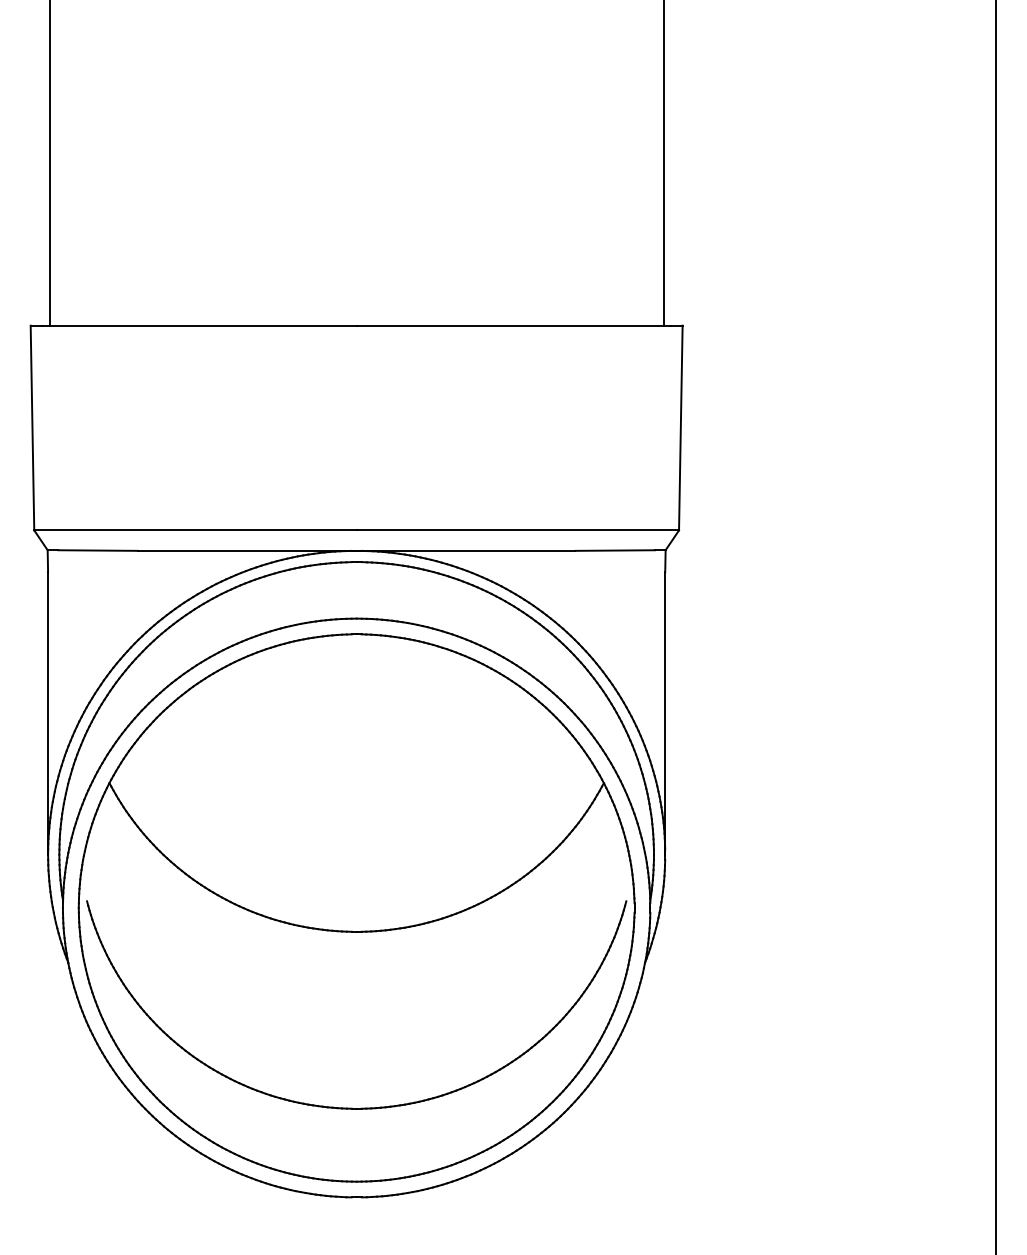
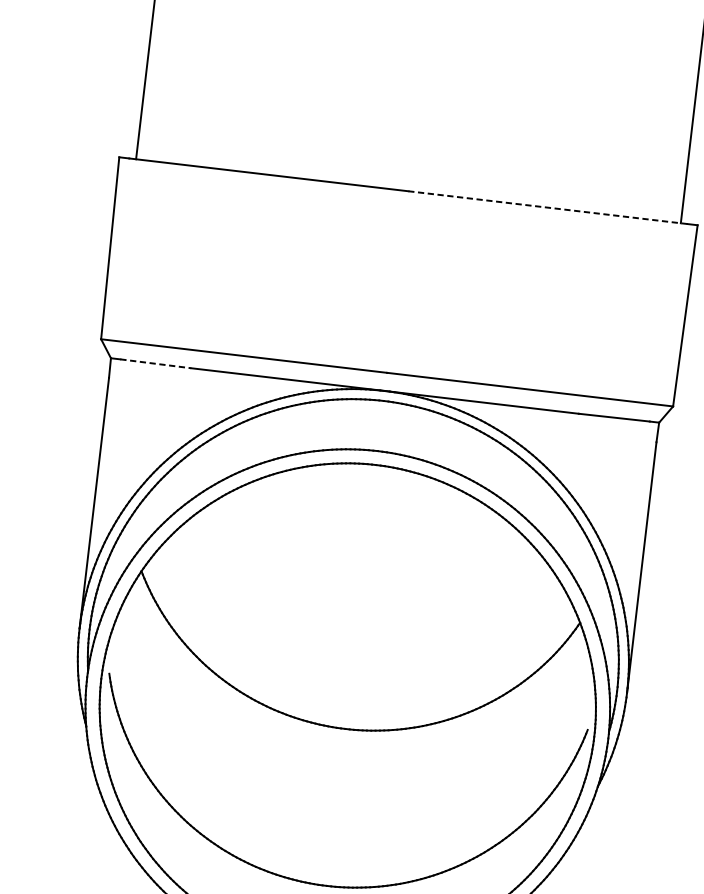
line: (513, 325) -> (547, 207), solid -> dashed
line: (98, 550) -> (156, 363), solid -> dashed

